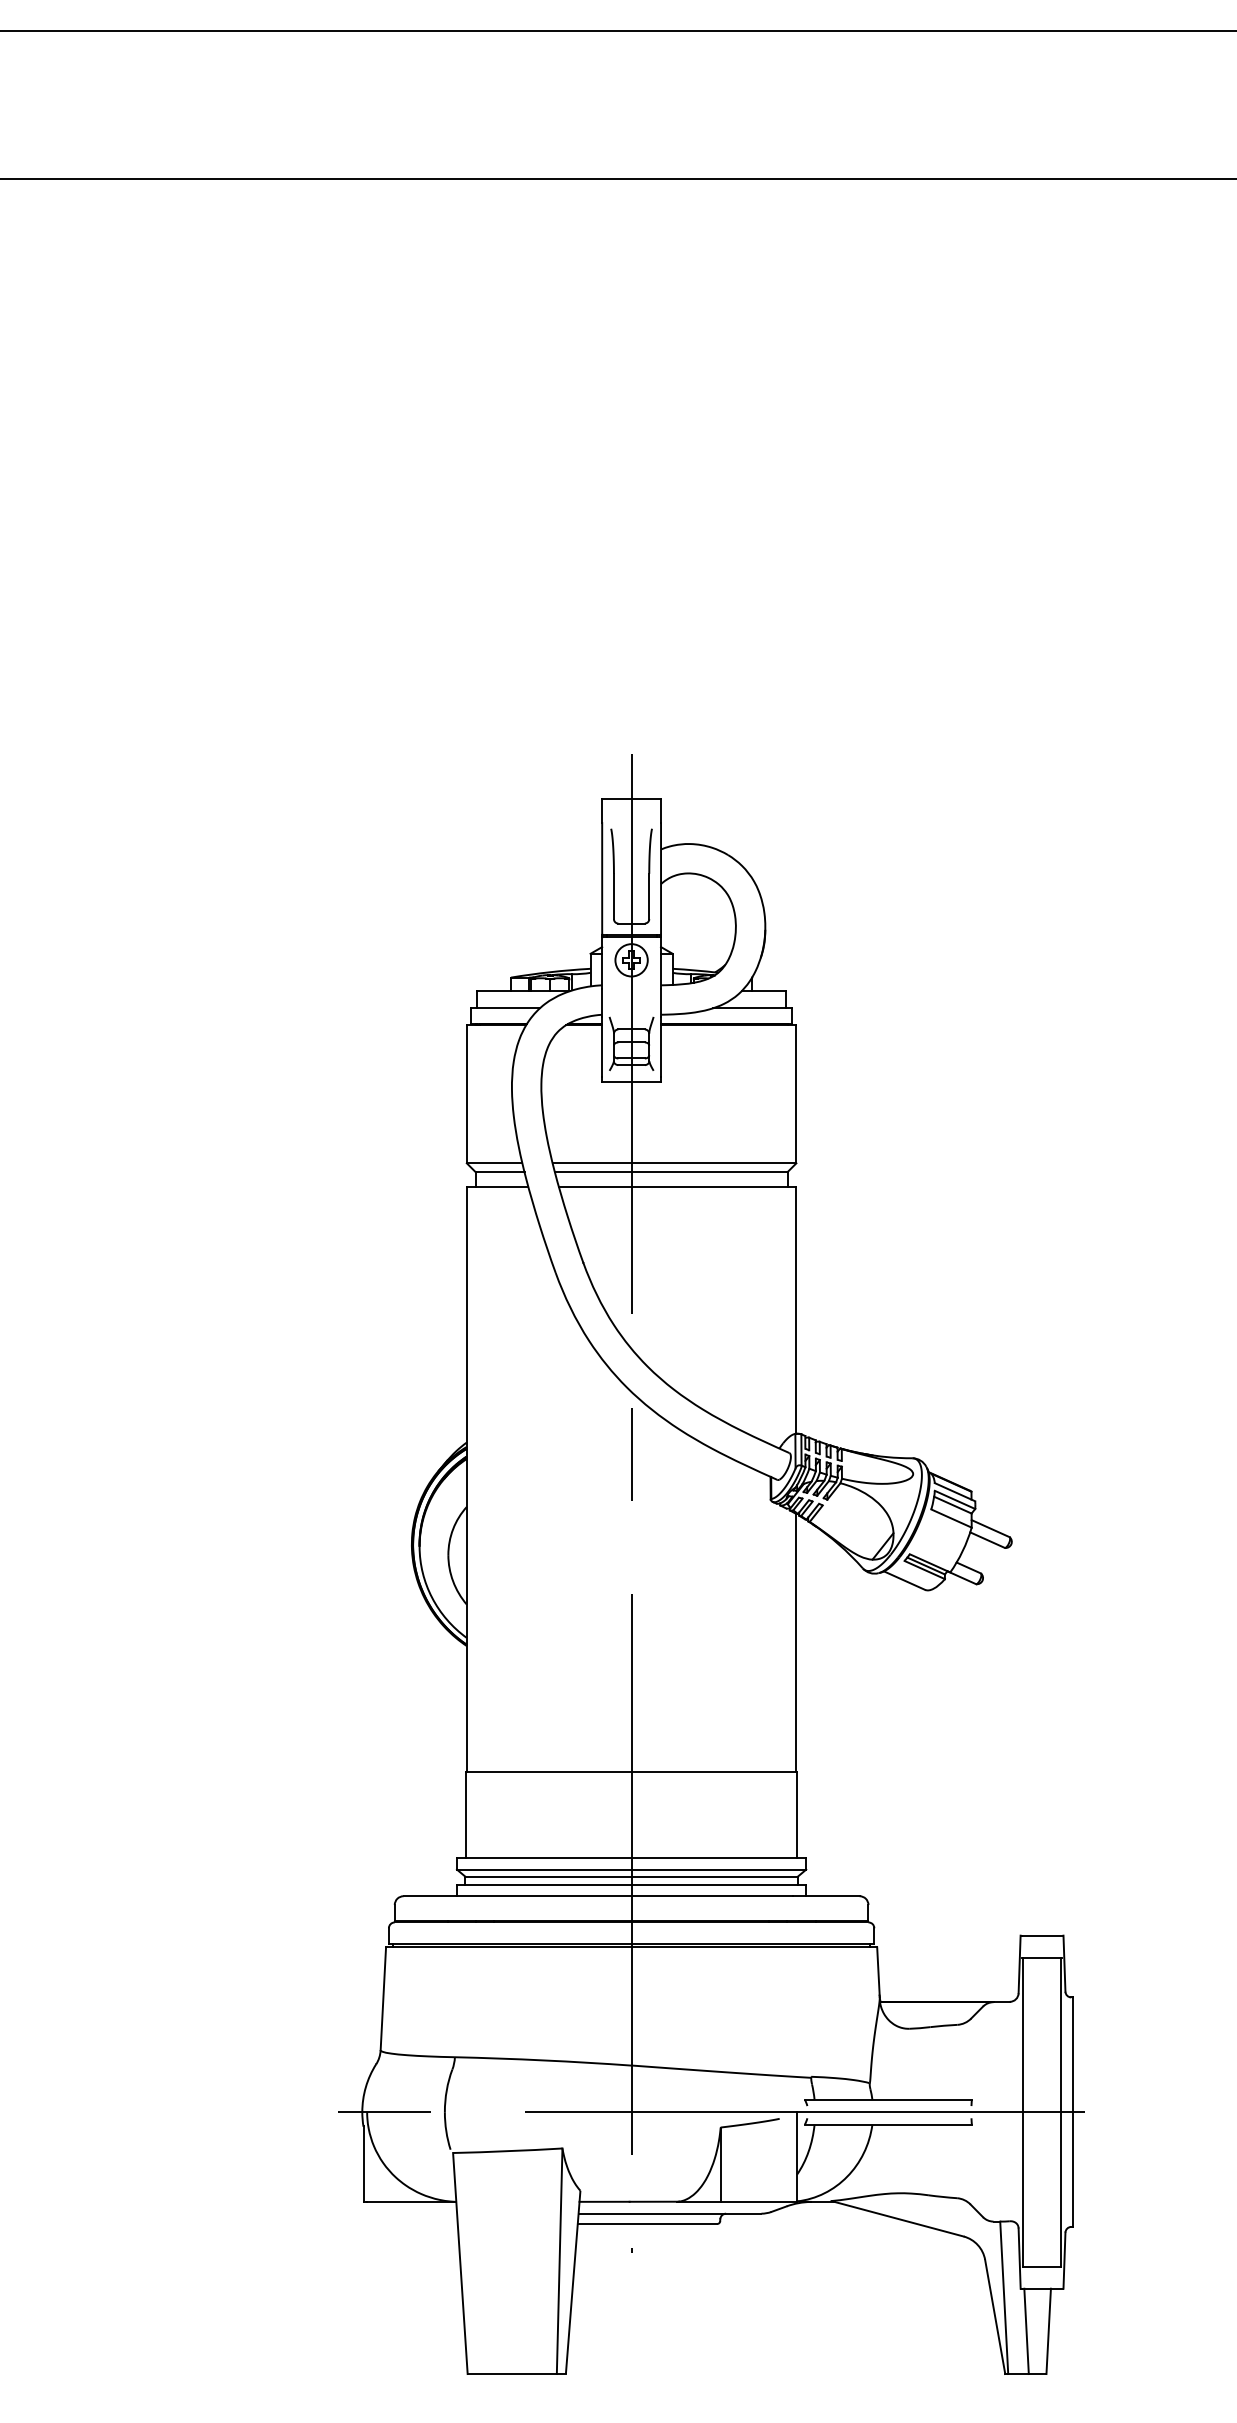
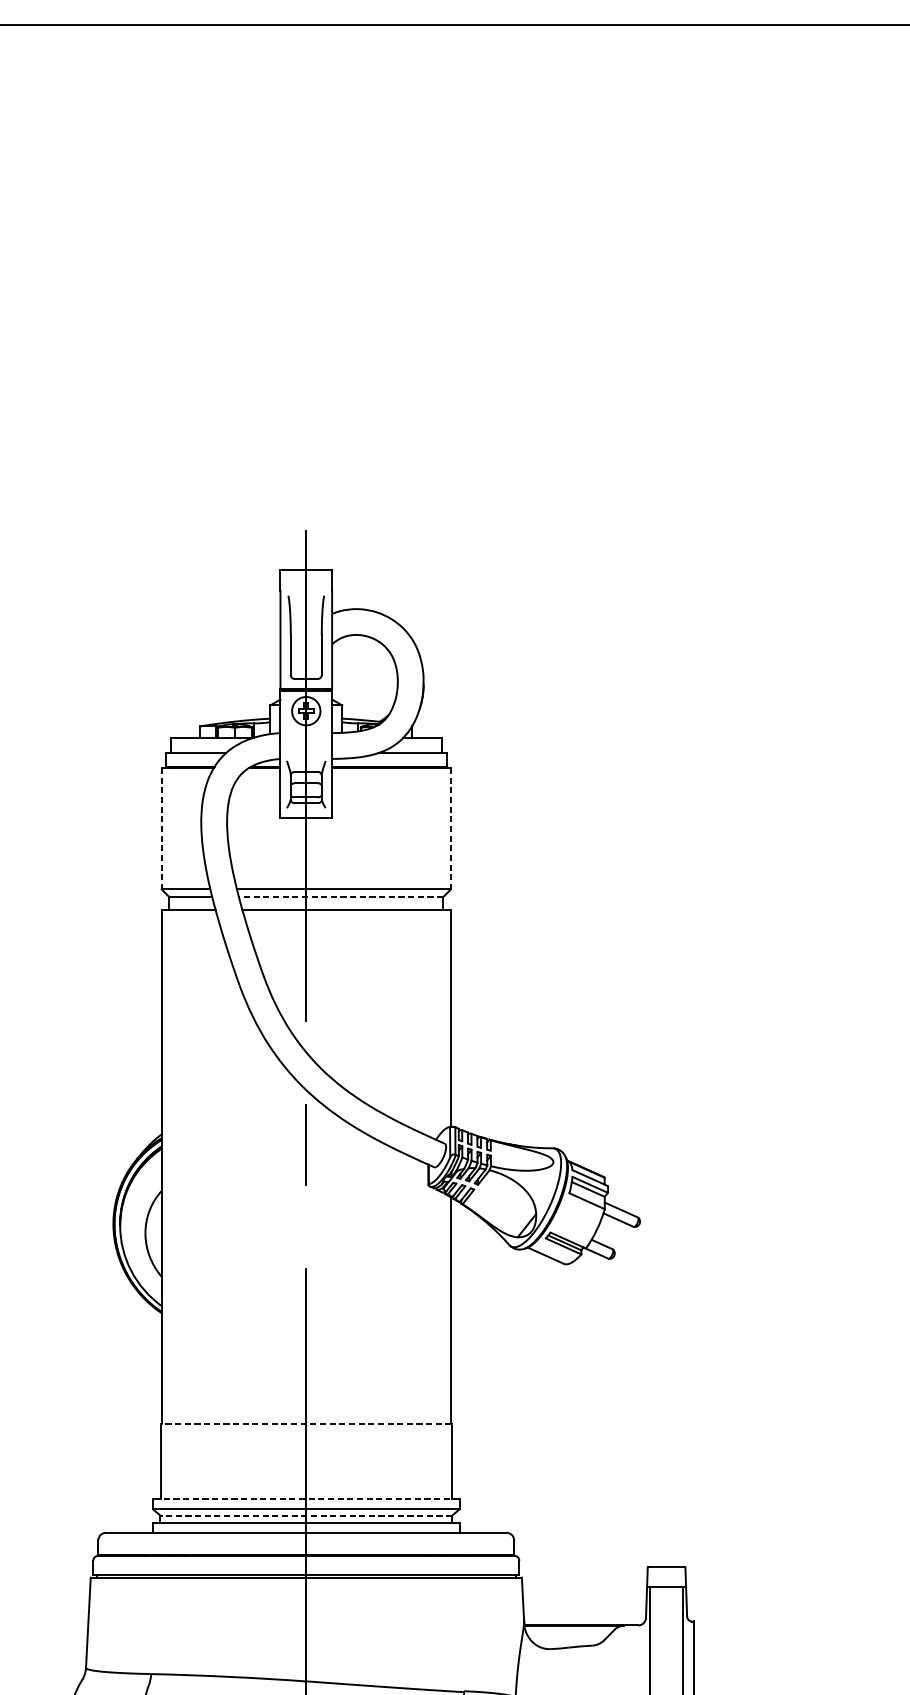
line: (466, 1094) -> (161, 828), solid -> dashed
line: (796, 1094) -> (451, 828), solid -> dashed
line: (670, 1172) -> (340, 897), solid -> dashed
line: (631, 1772) -> (306, 1424), solid -> dashed
line: (631, 1857) -> (306, 1498), solid -> dashed
line: (631, 1876) -> (306, 1515), solid -> dashed

